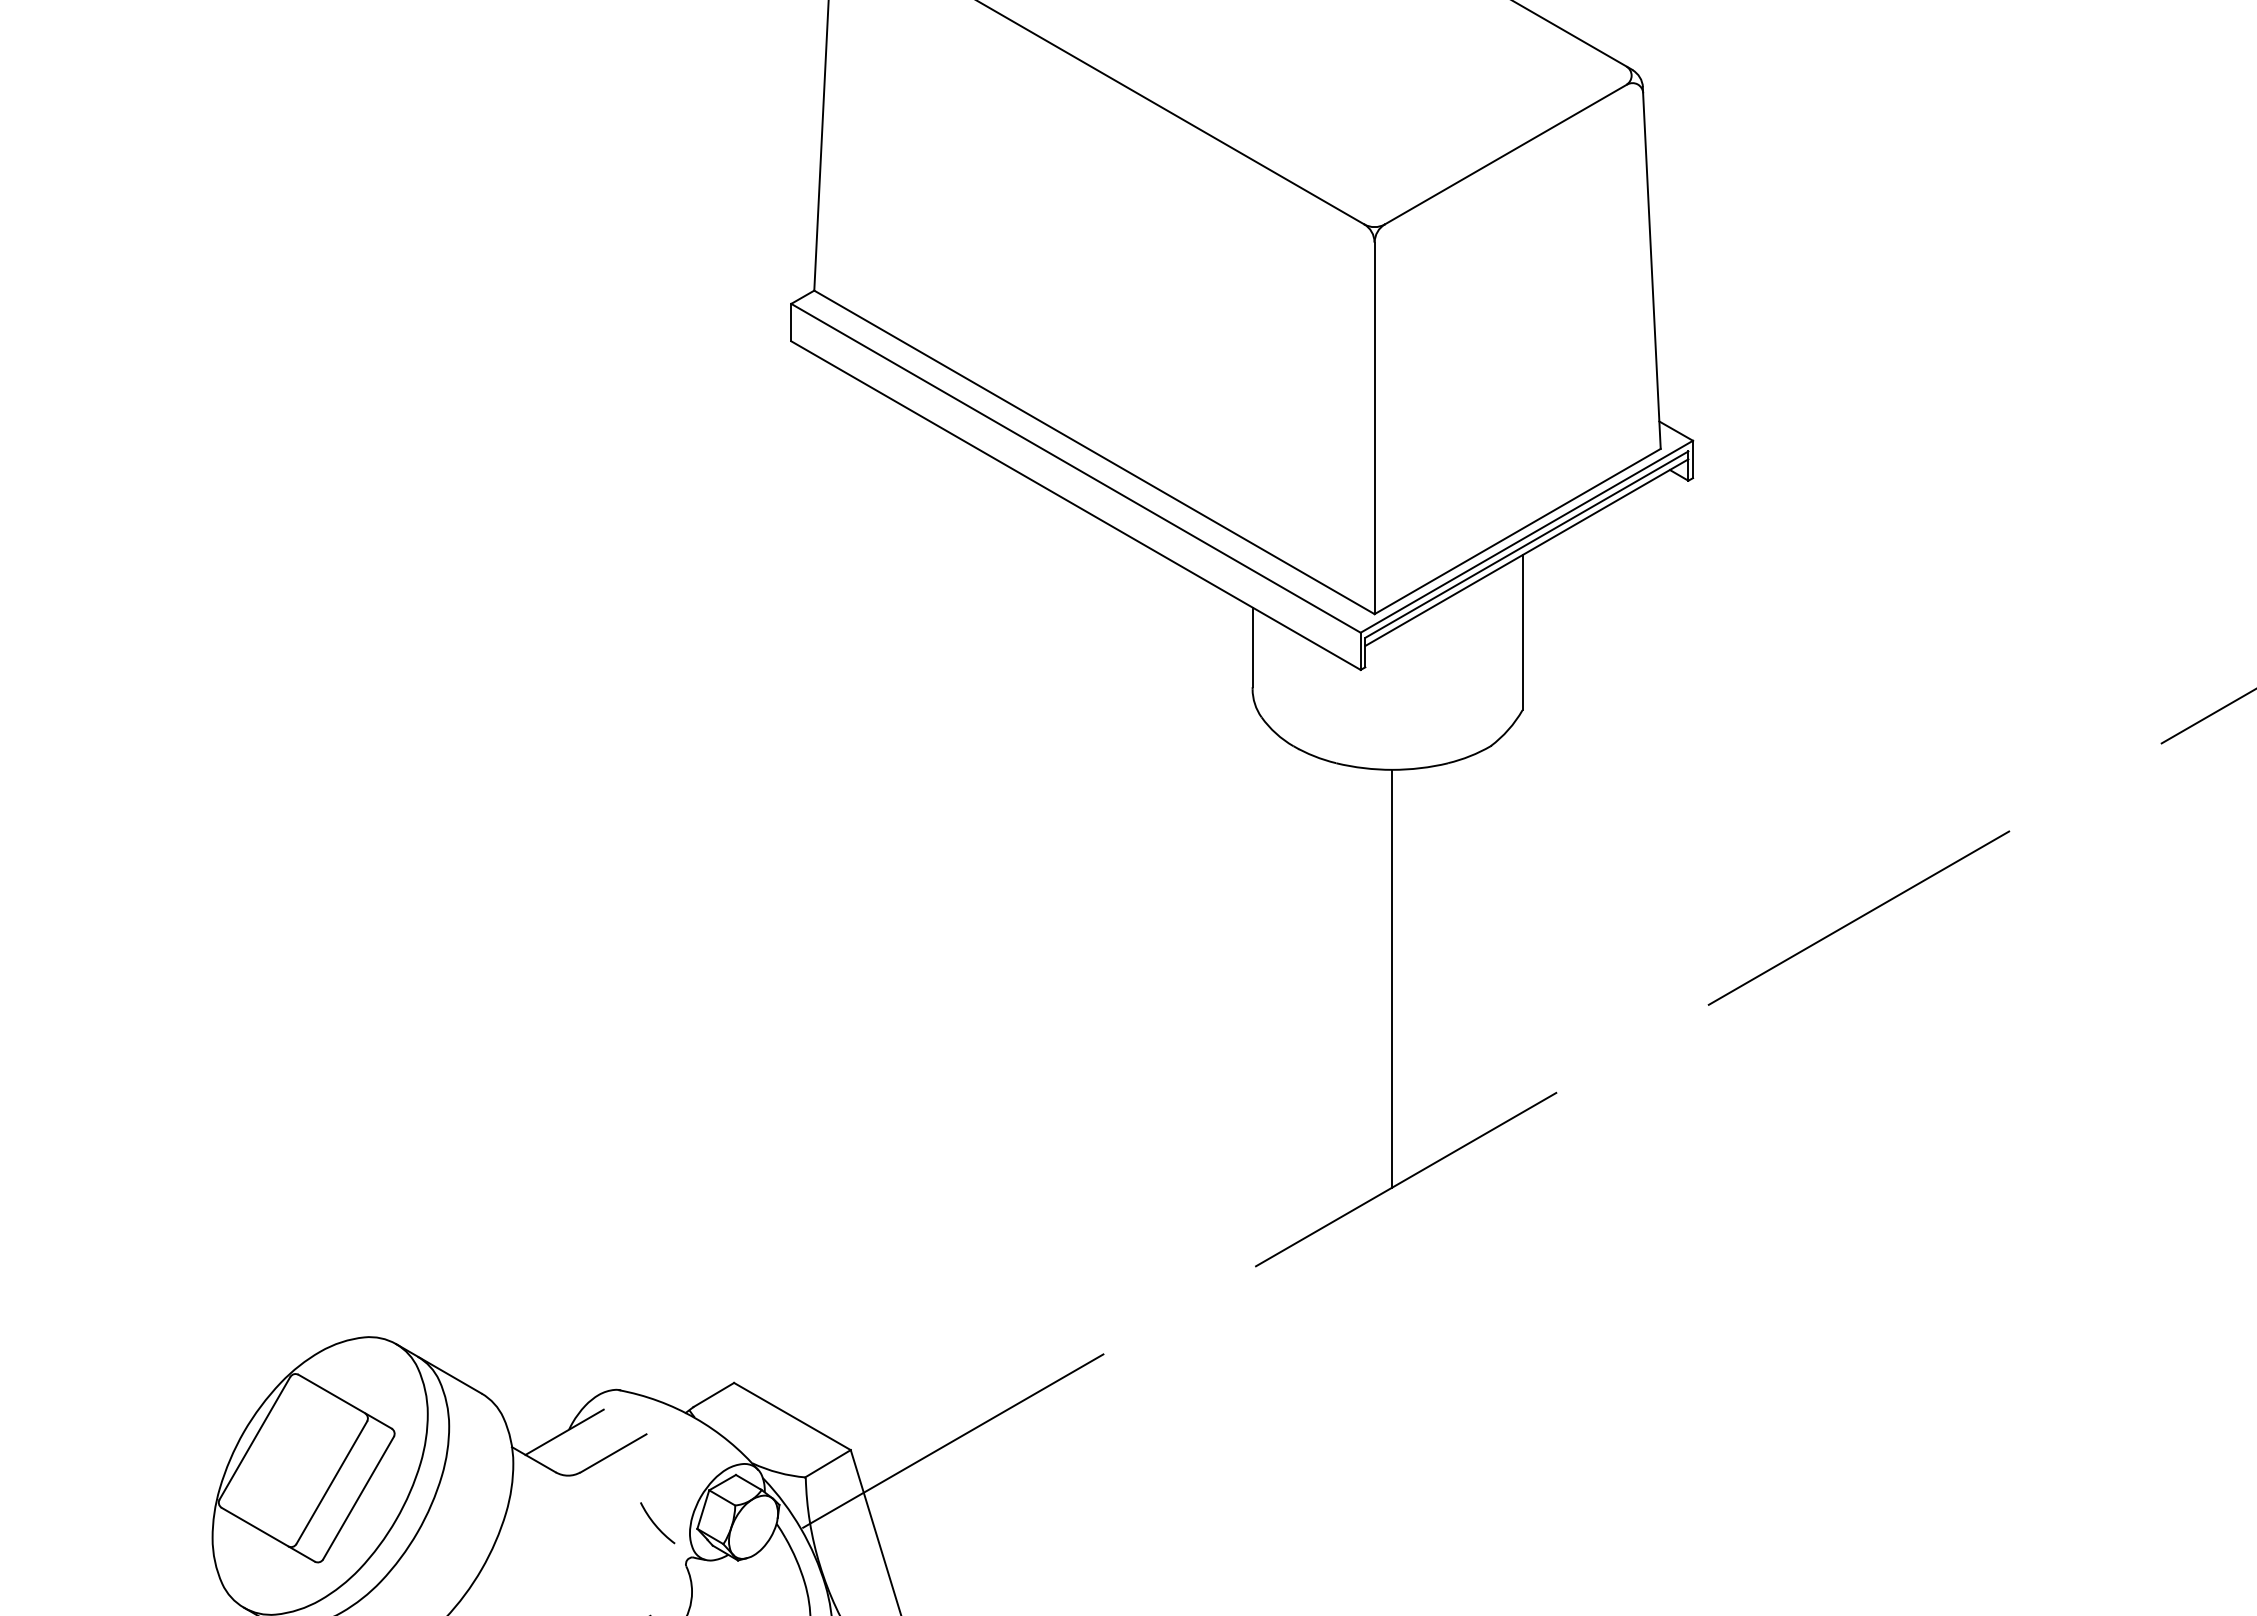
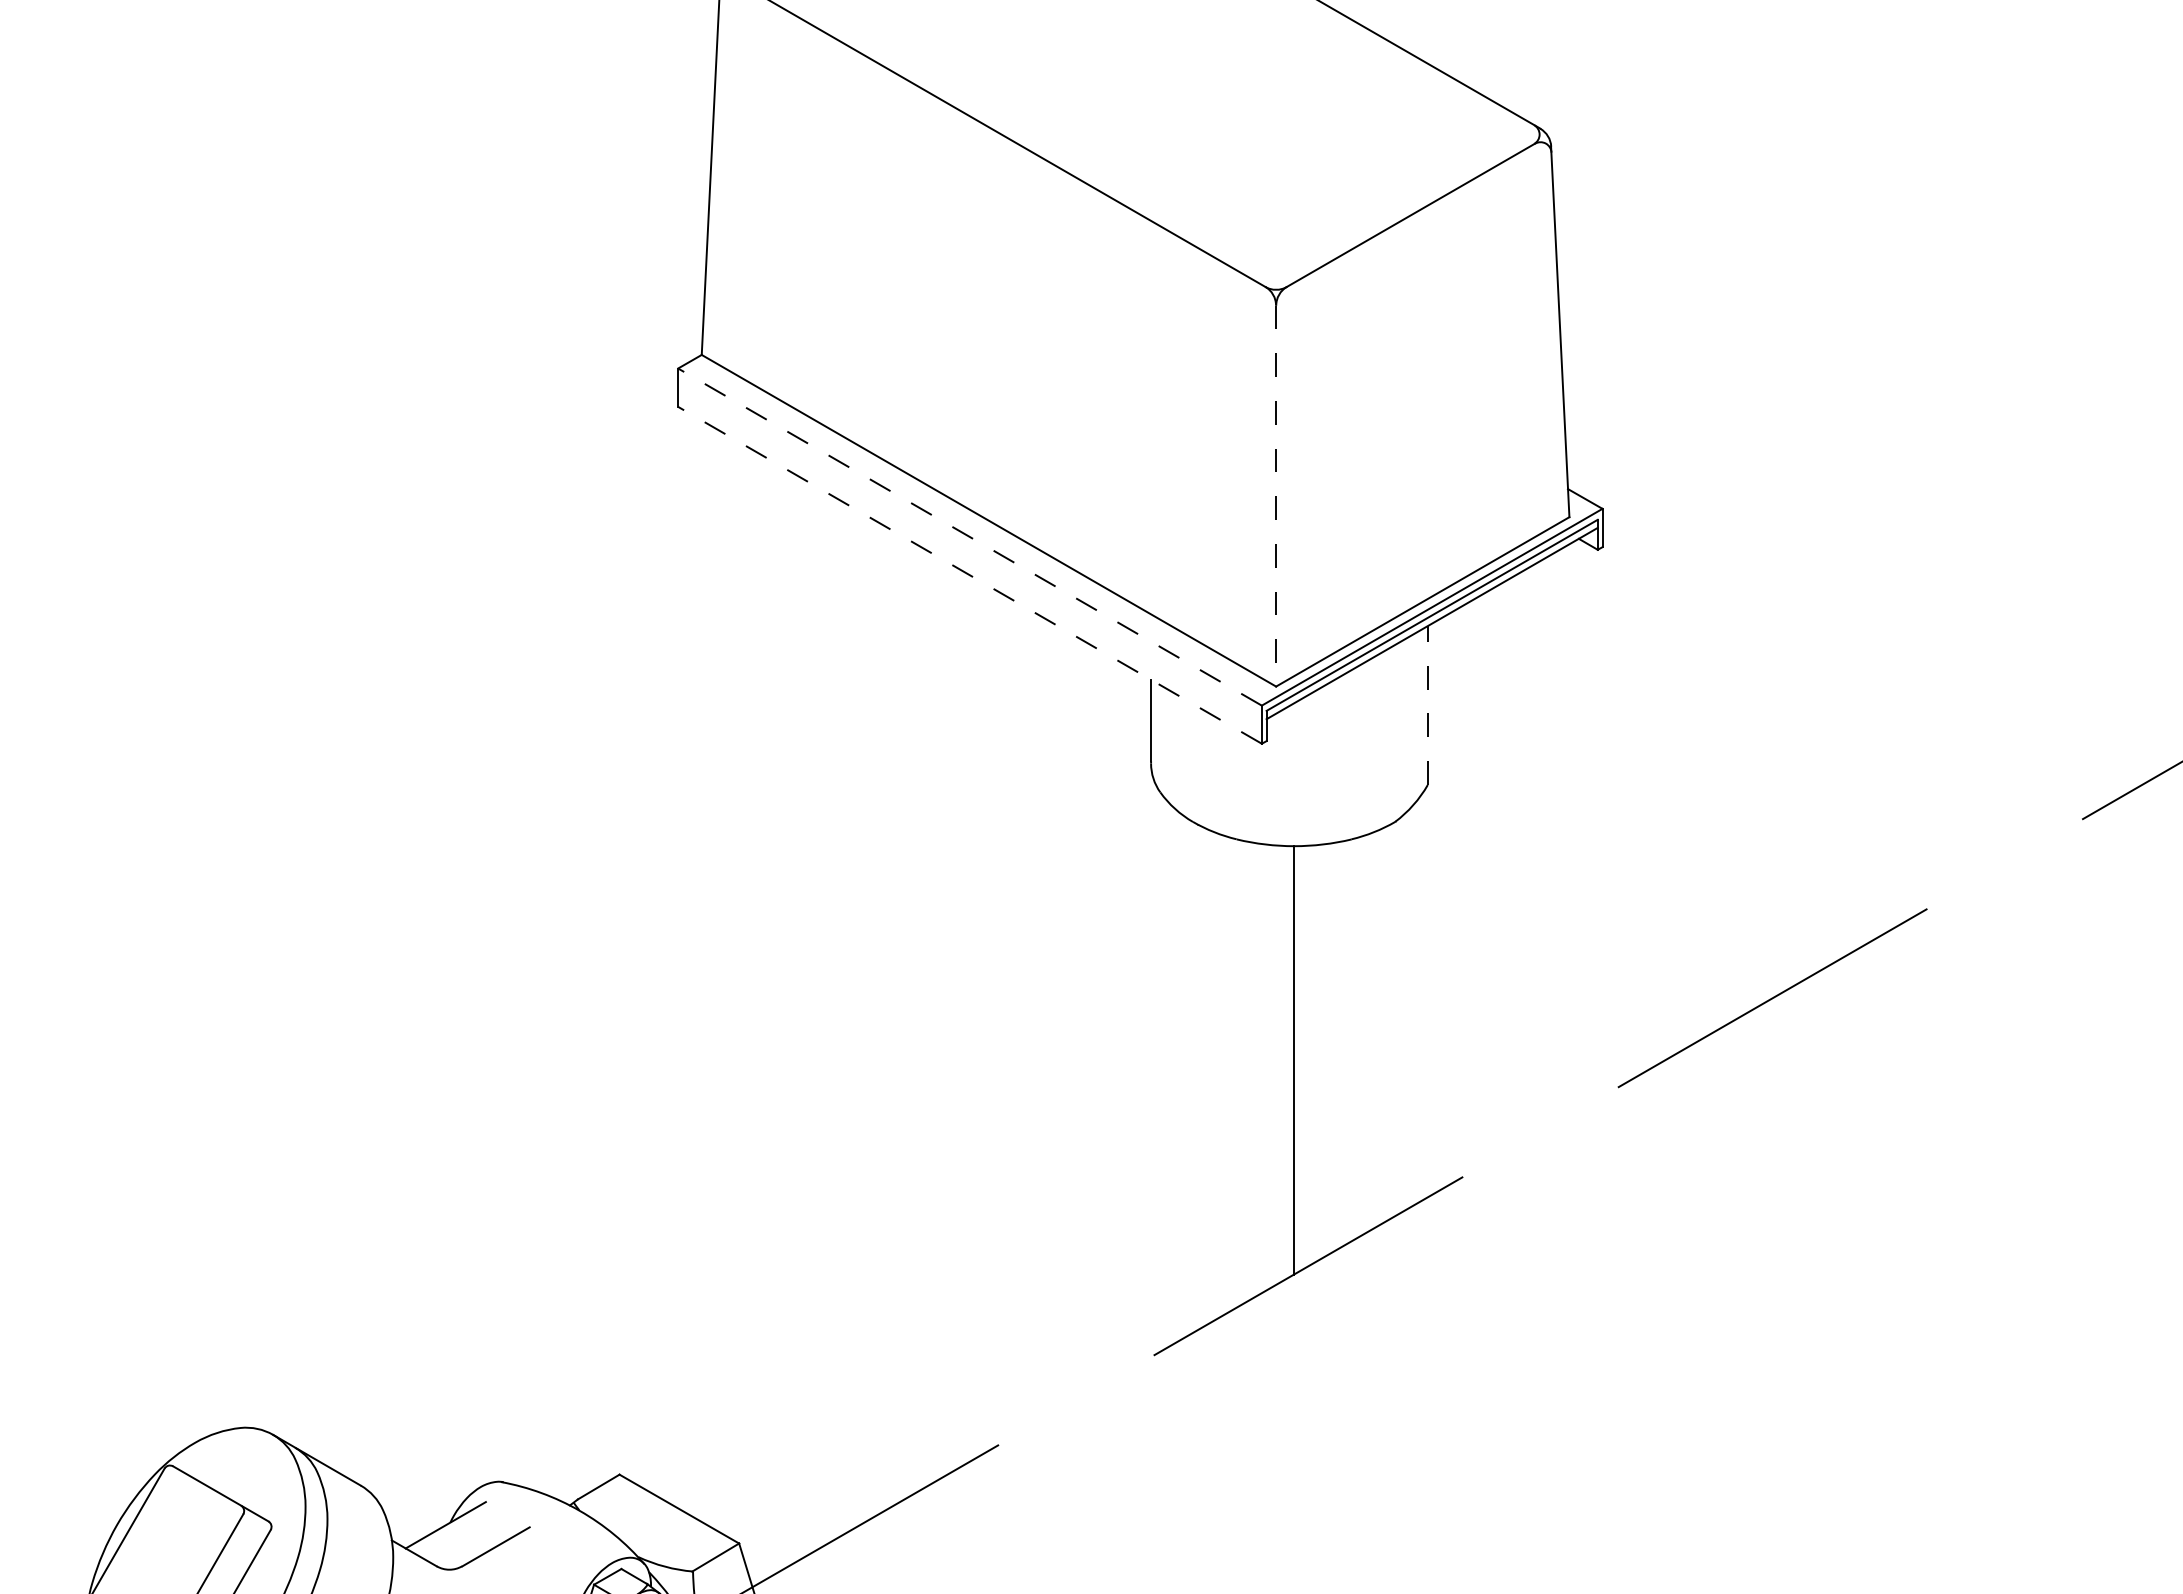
line: (1374, 428) -> (1276, 496), solid -> dashed
line: (1075, 468) -> (969, 537), solid -> dashed
line: (1075, 505) -> (969, 575), solid -> dashed
line: (1522, 632) -> (1427, 705), solid -> dashed

